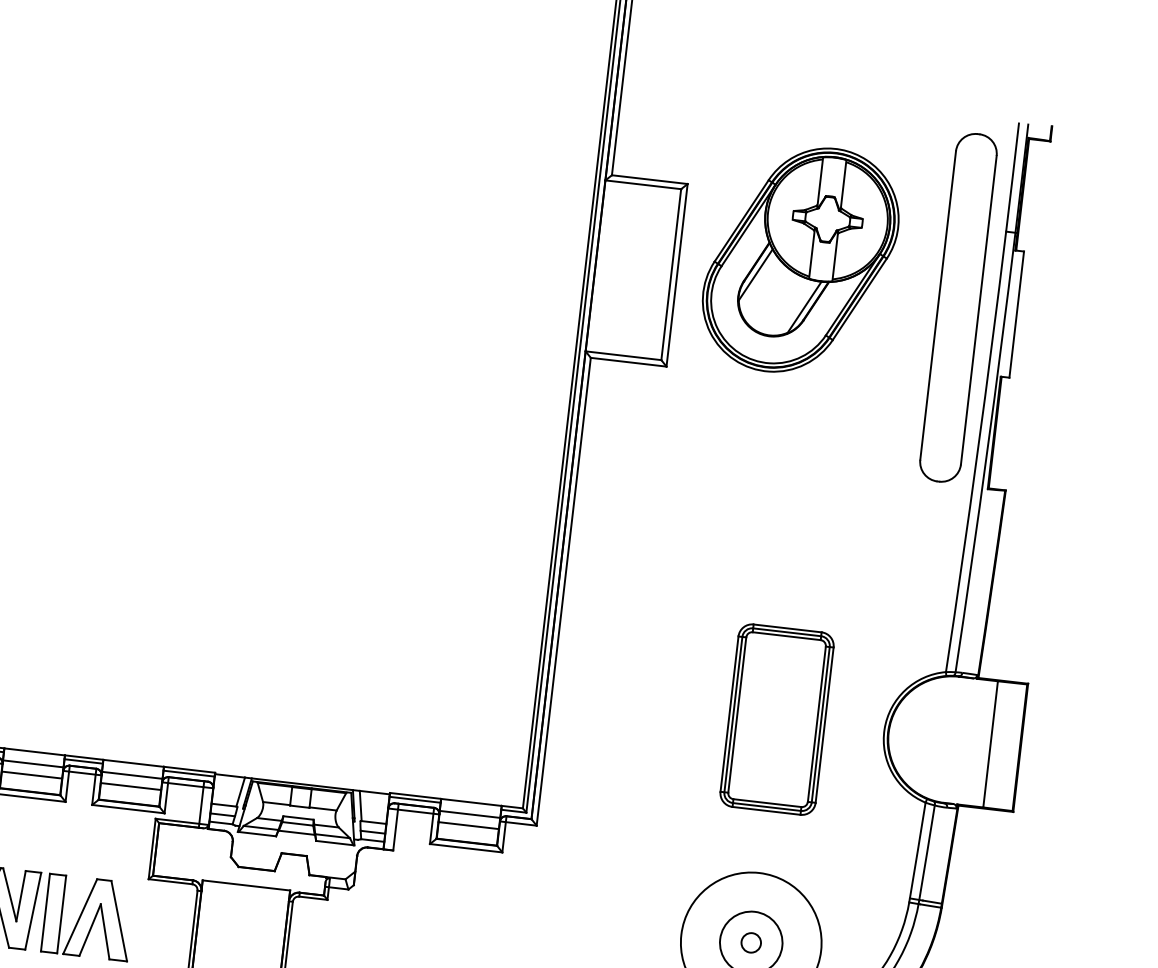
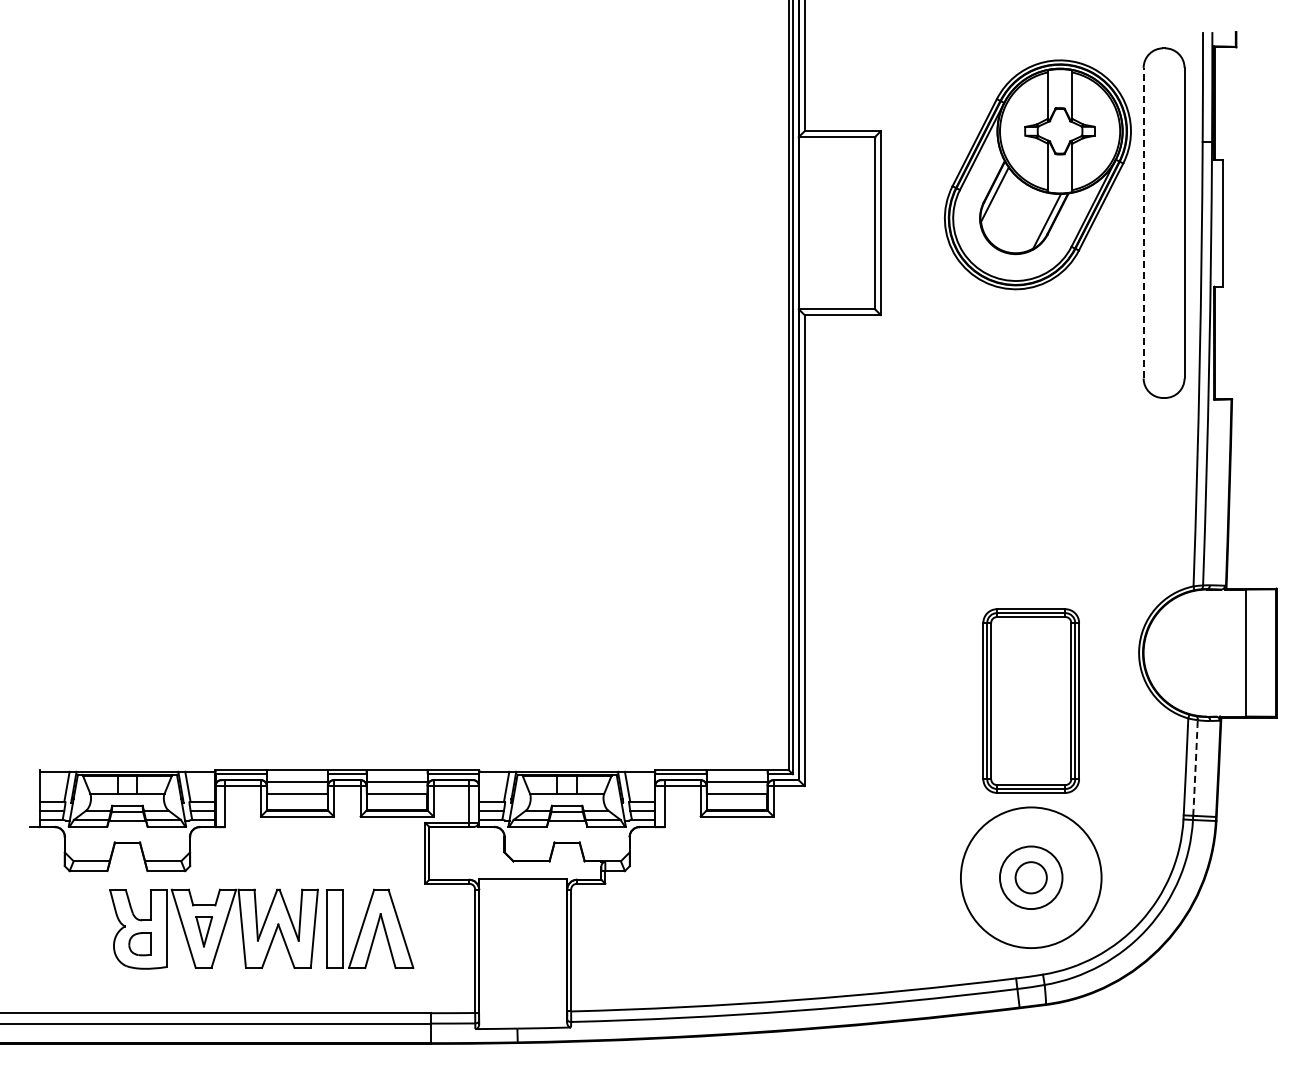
part: (800, 259) -> (1037, 174), moved
line: (938, 304) -> (1143, 222), solid -> dashed
part: (776, 719) -> (1030, 700), moved
arc: (926, 853) -> (1195, 768), solid -> dashed
circle: (751, 942) -> (1031, 877), size x1.6

